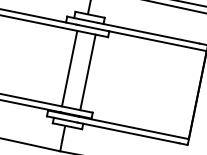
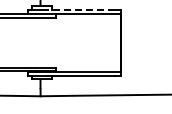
line: (148, 32) -> (81, 9), solid -> dashed
line: (68, 68) -> (35, 42), removed
line: (88, 72) -> (48, 42), removed

